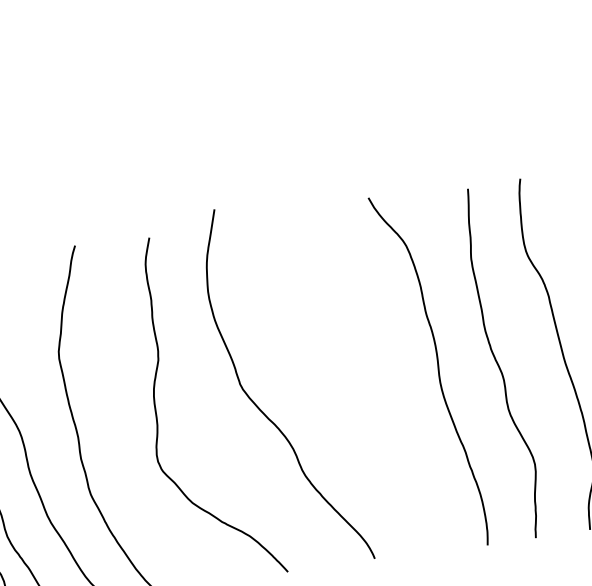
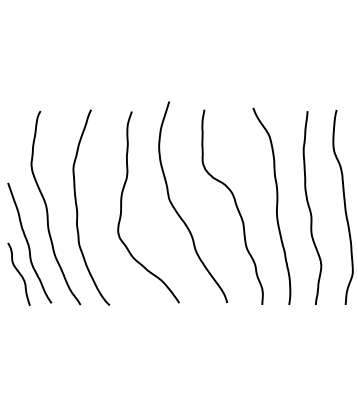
curve: (363, 381) -> (235, 206), added

